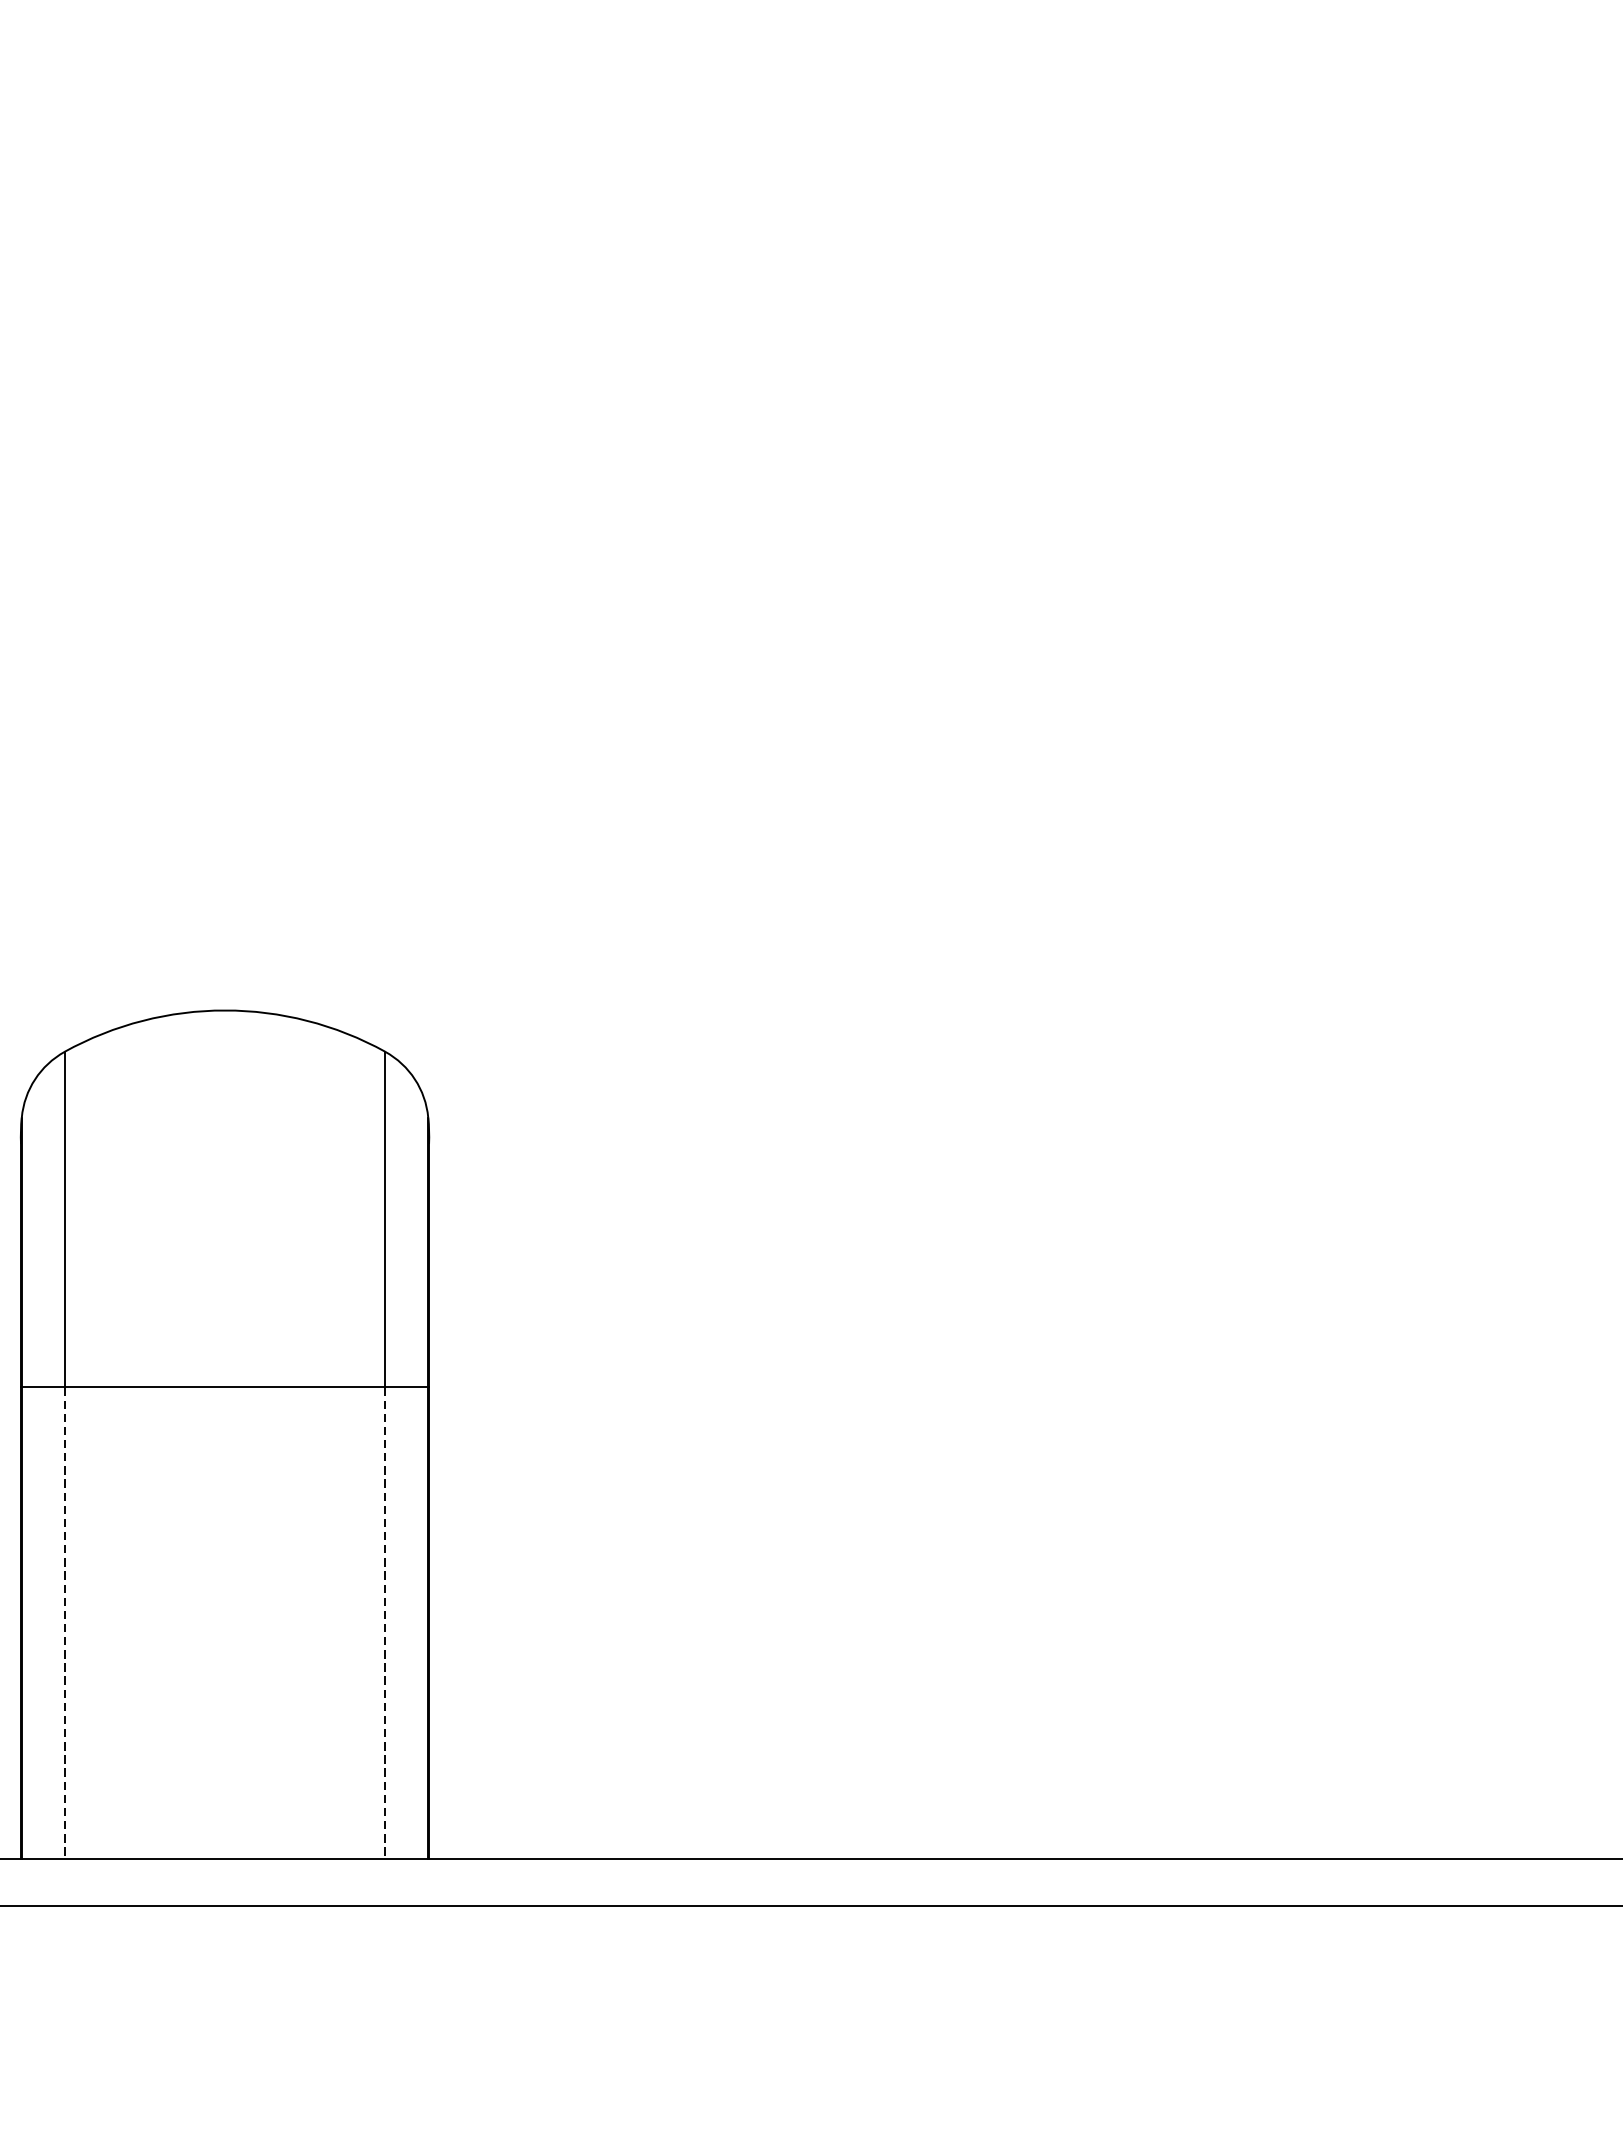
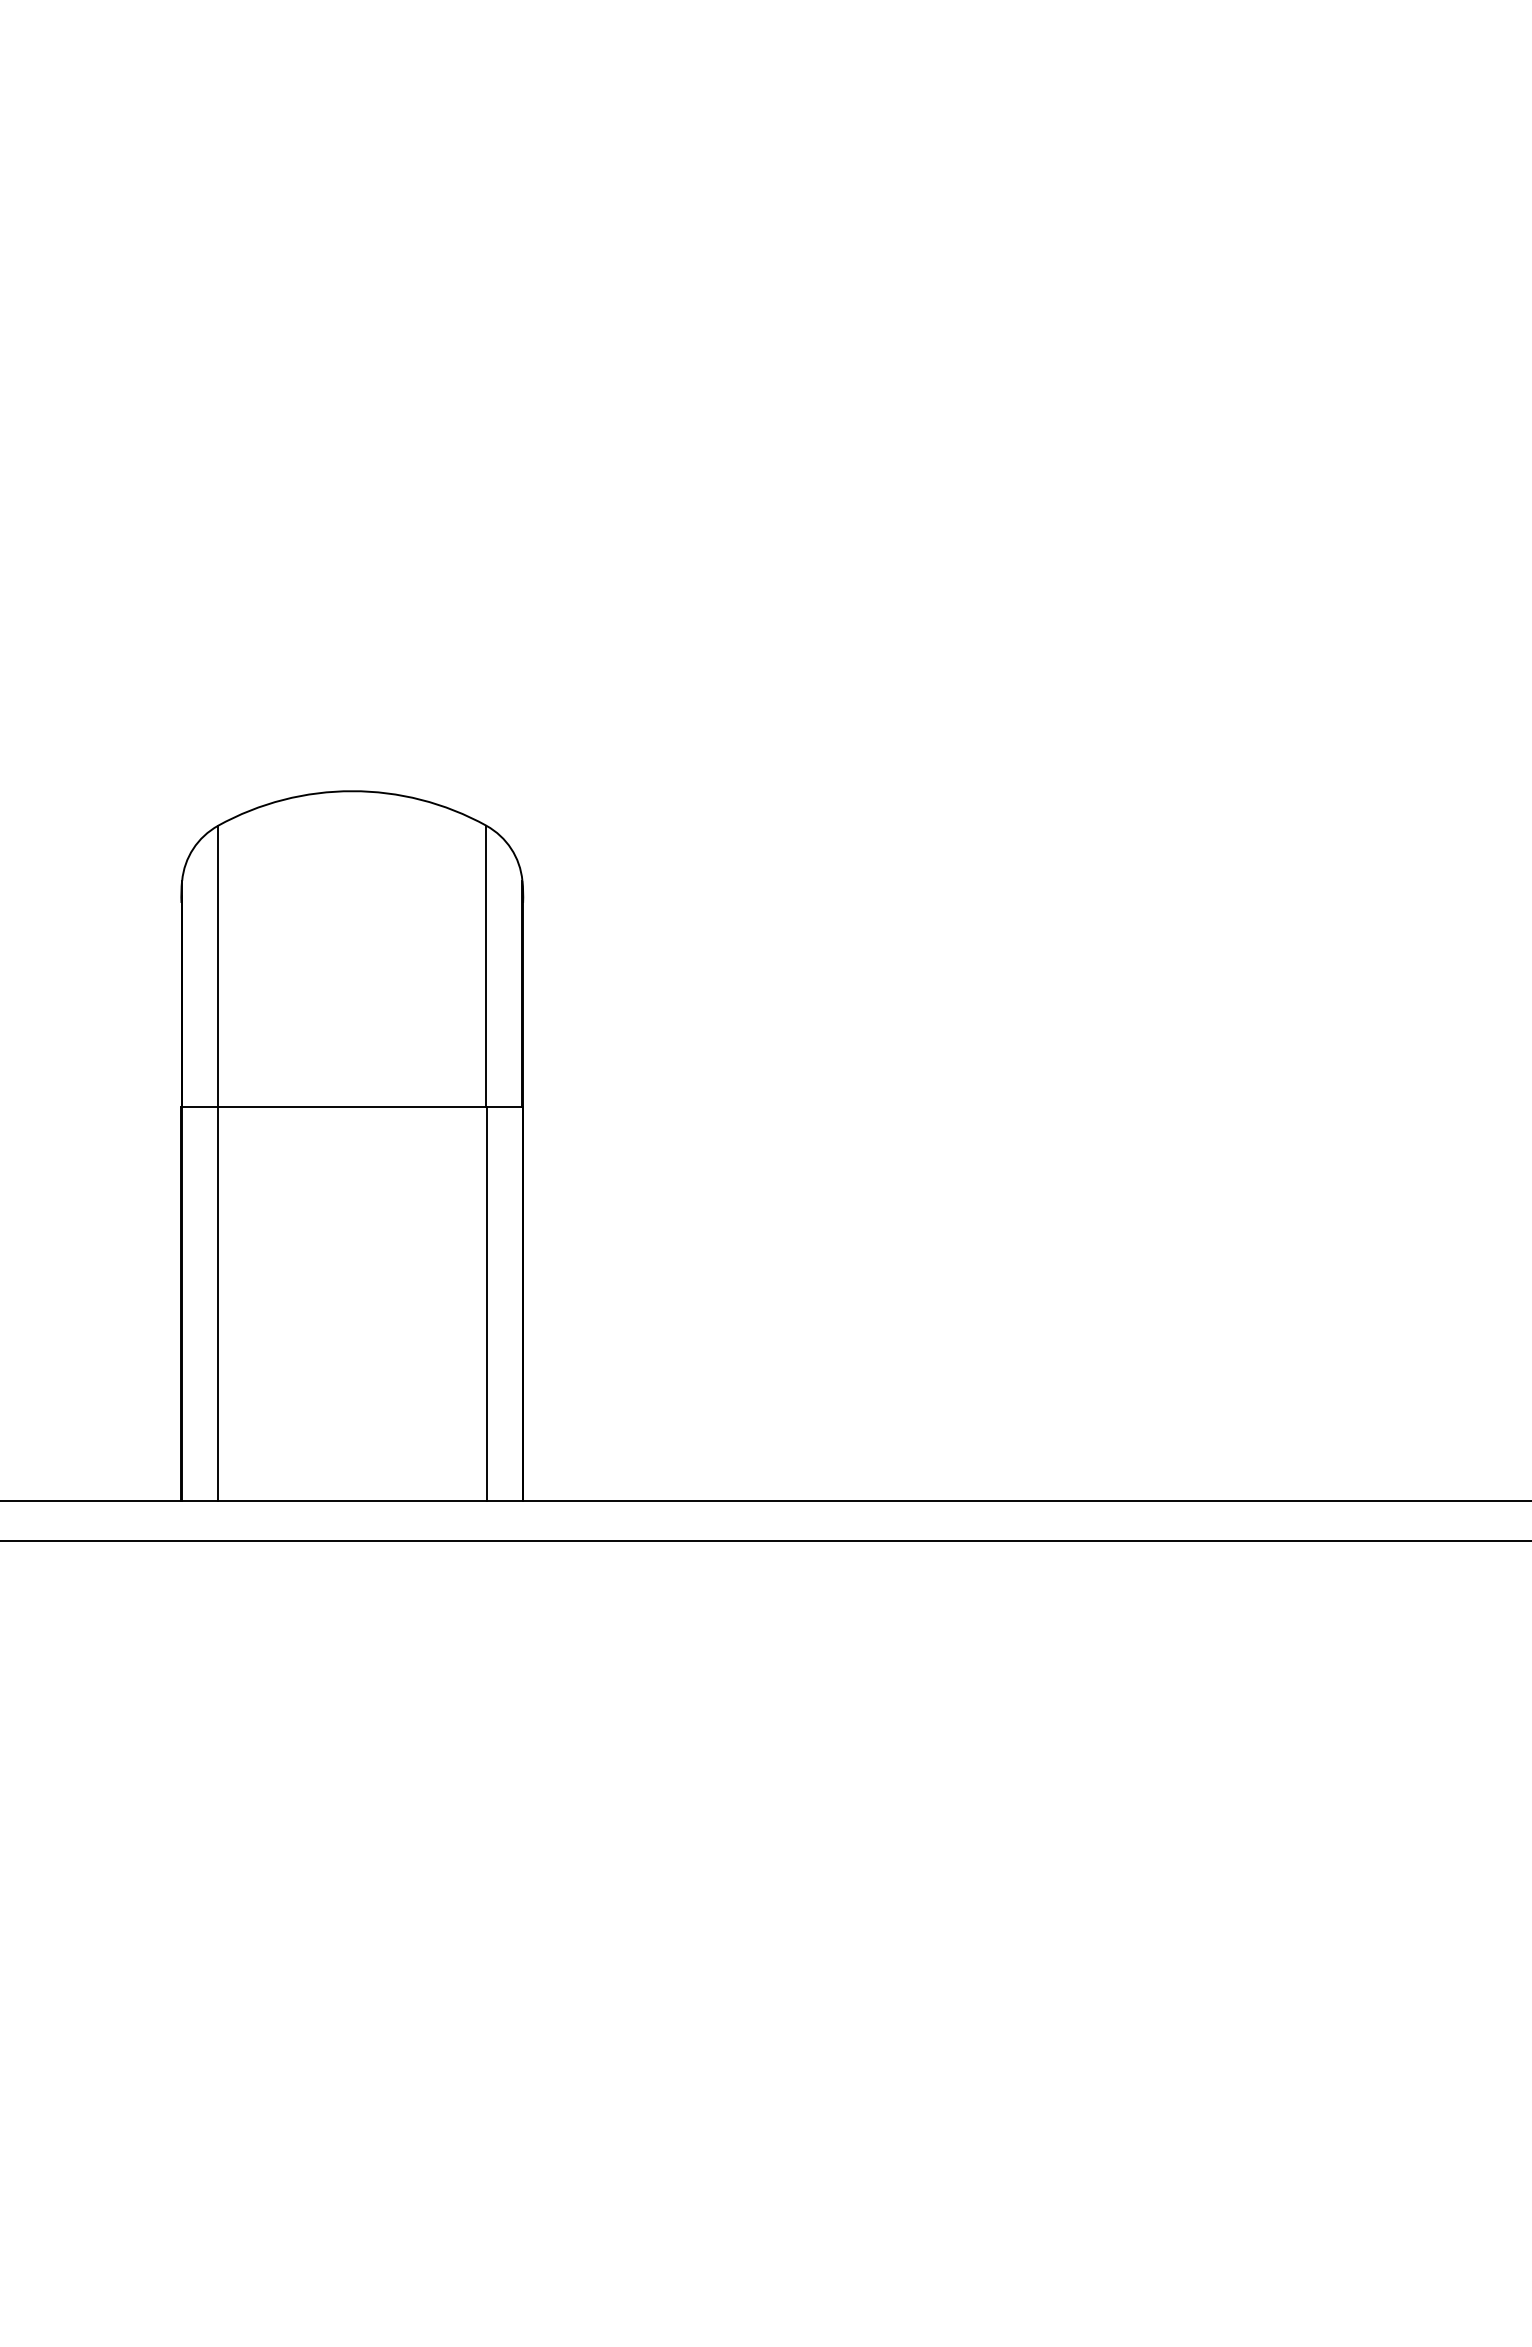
line: (65, 1623) -> (218, 1304), dashed -> solid
line: (385, 1623) -> (486, 1304), dashed -> solid

